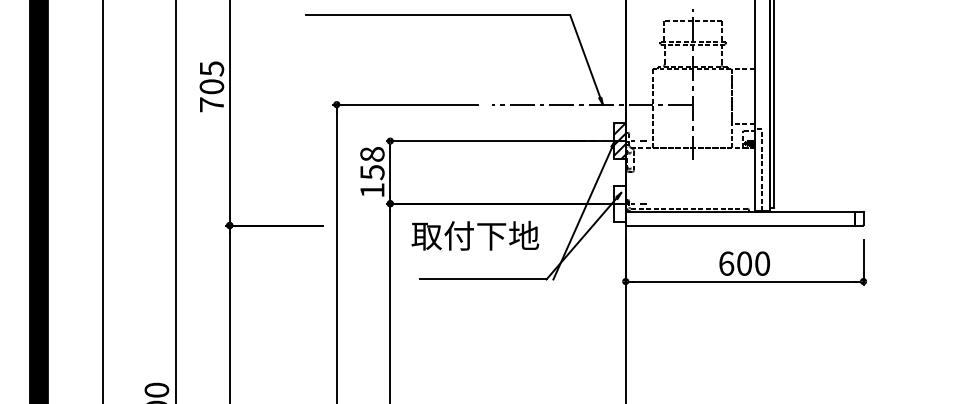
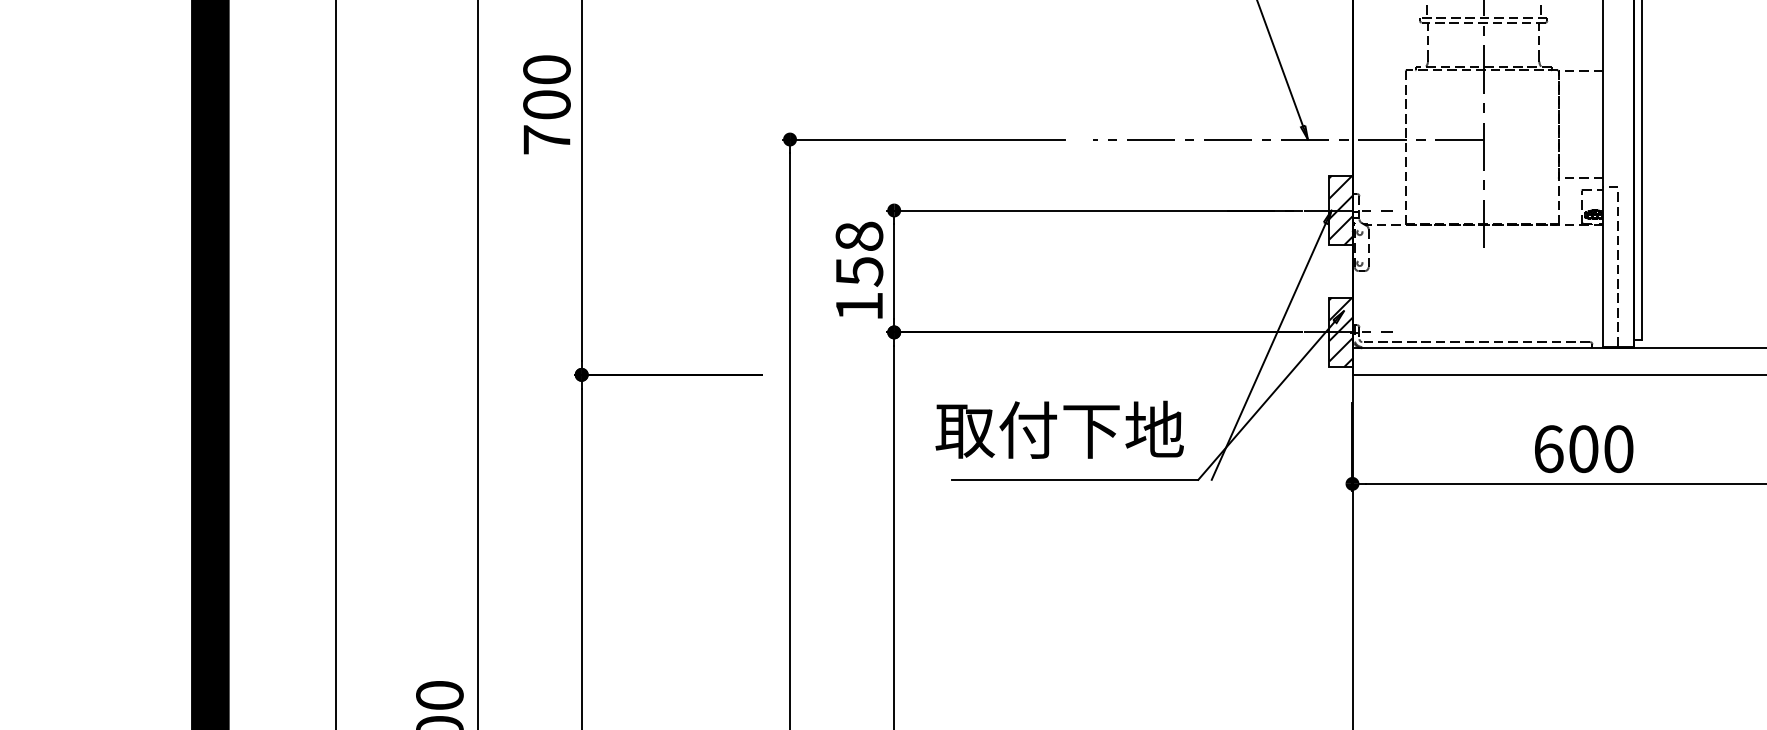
text: (211, 68) -> (546, 69), 705 -> 700
hatch: (619, 203) -> (1340, 331), added
text: (475, 235) -> (1060, 429), moved

